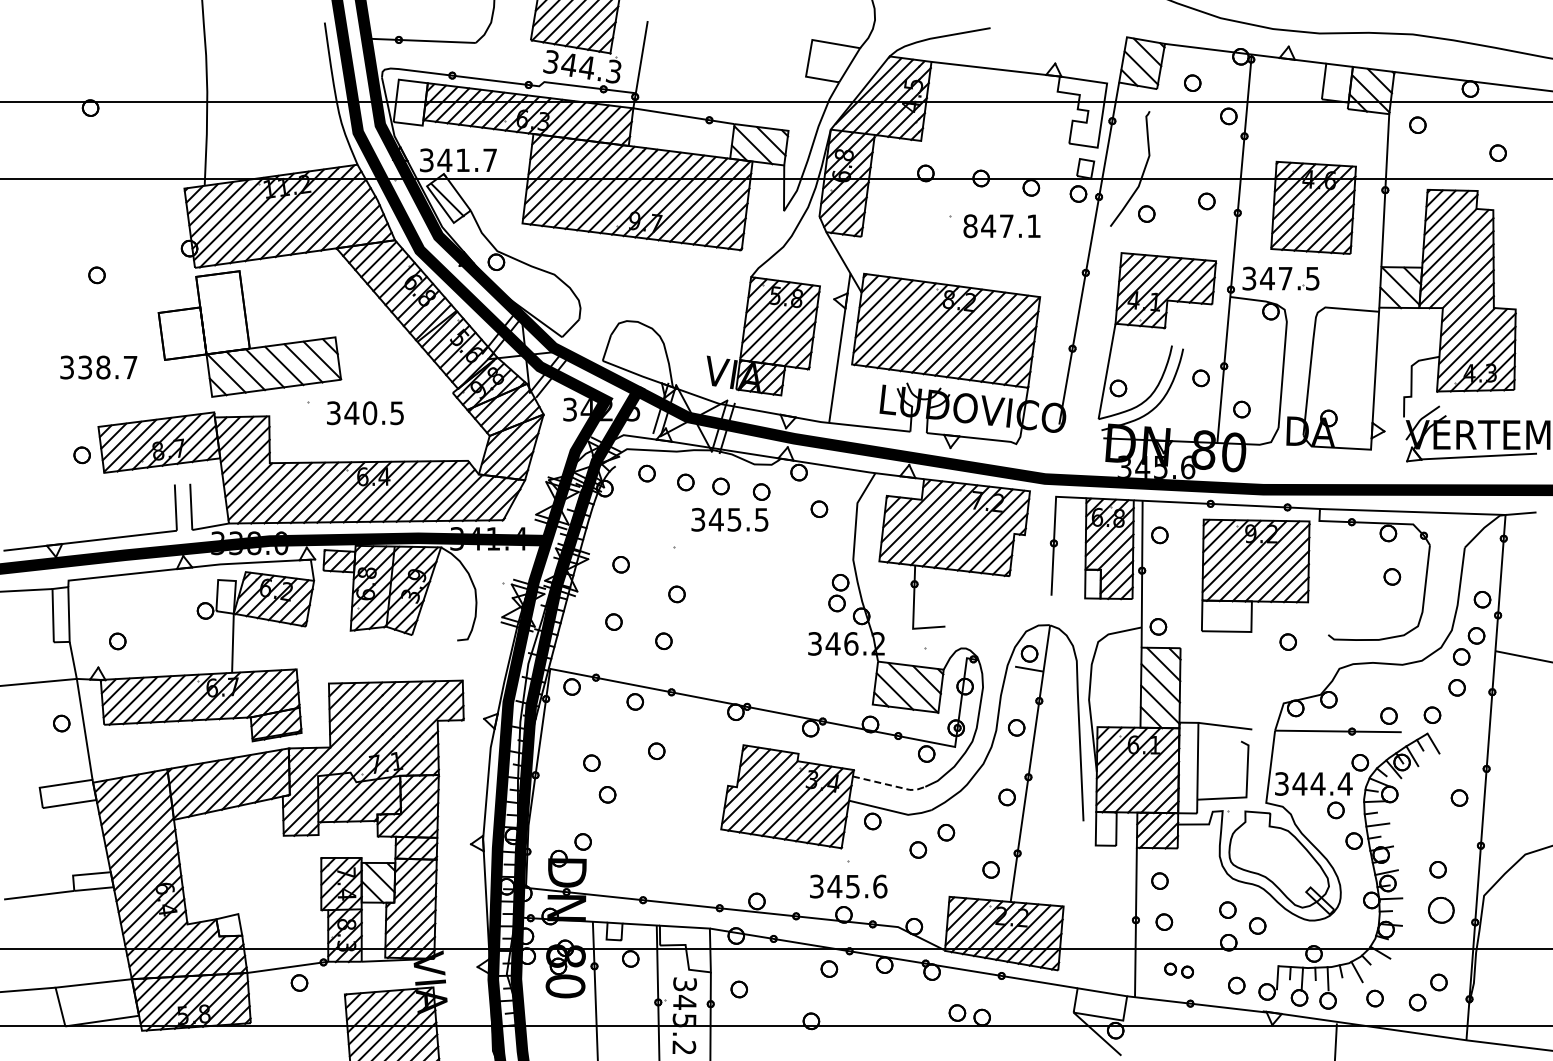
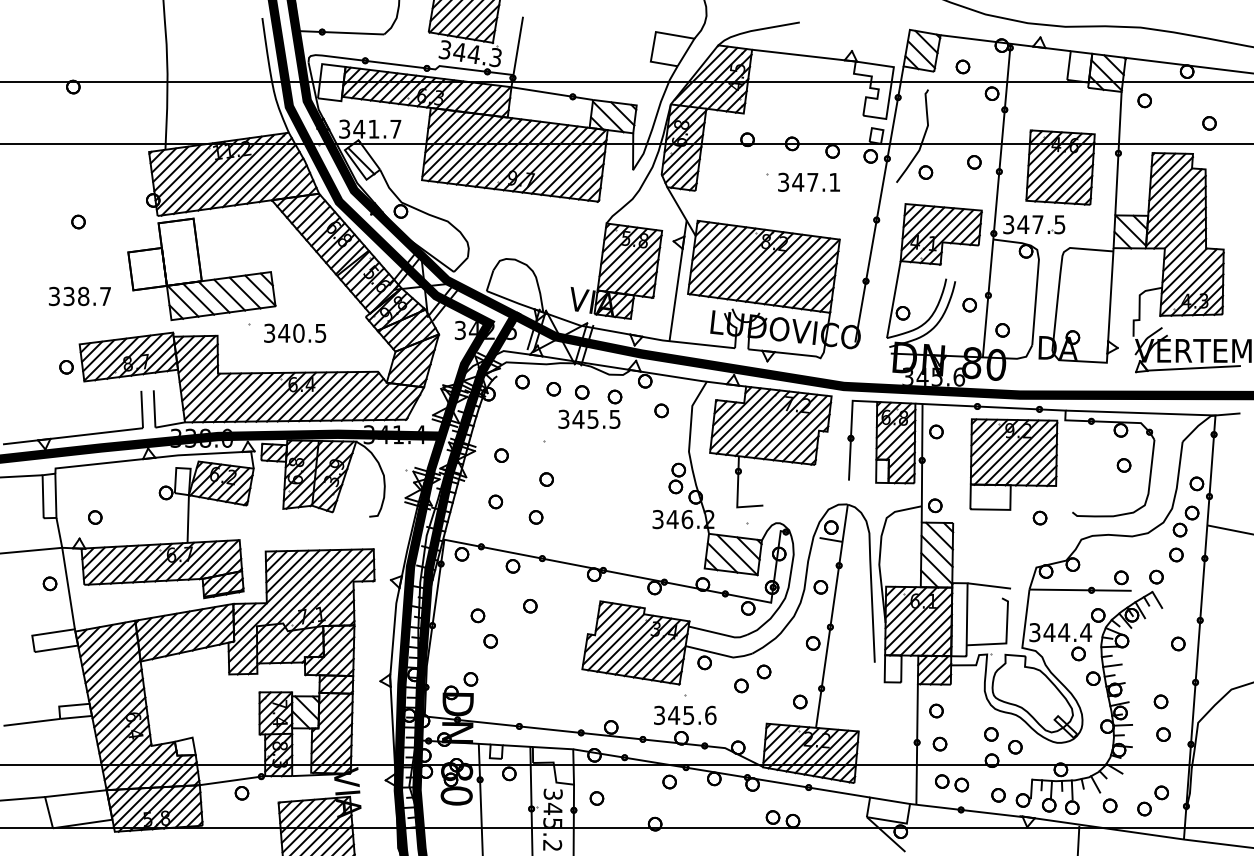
text: (970, 226) -> (783, 182), 847.1 -> 347.1
line: (890, 785) -> (719, 633), dashed -> solid
part: (1440, 910) -> (1162, 734), size x0.62
part: (1178, 970) -> (951, 783), size x1.43

